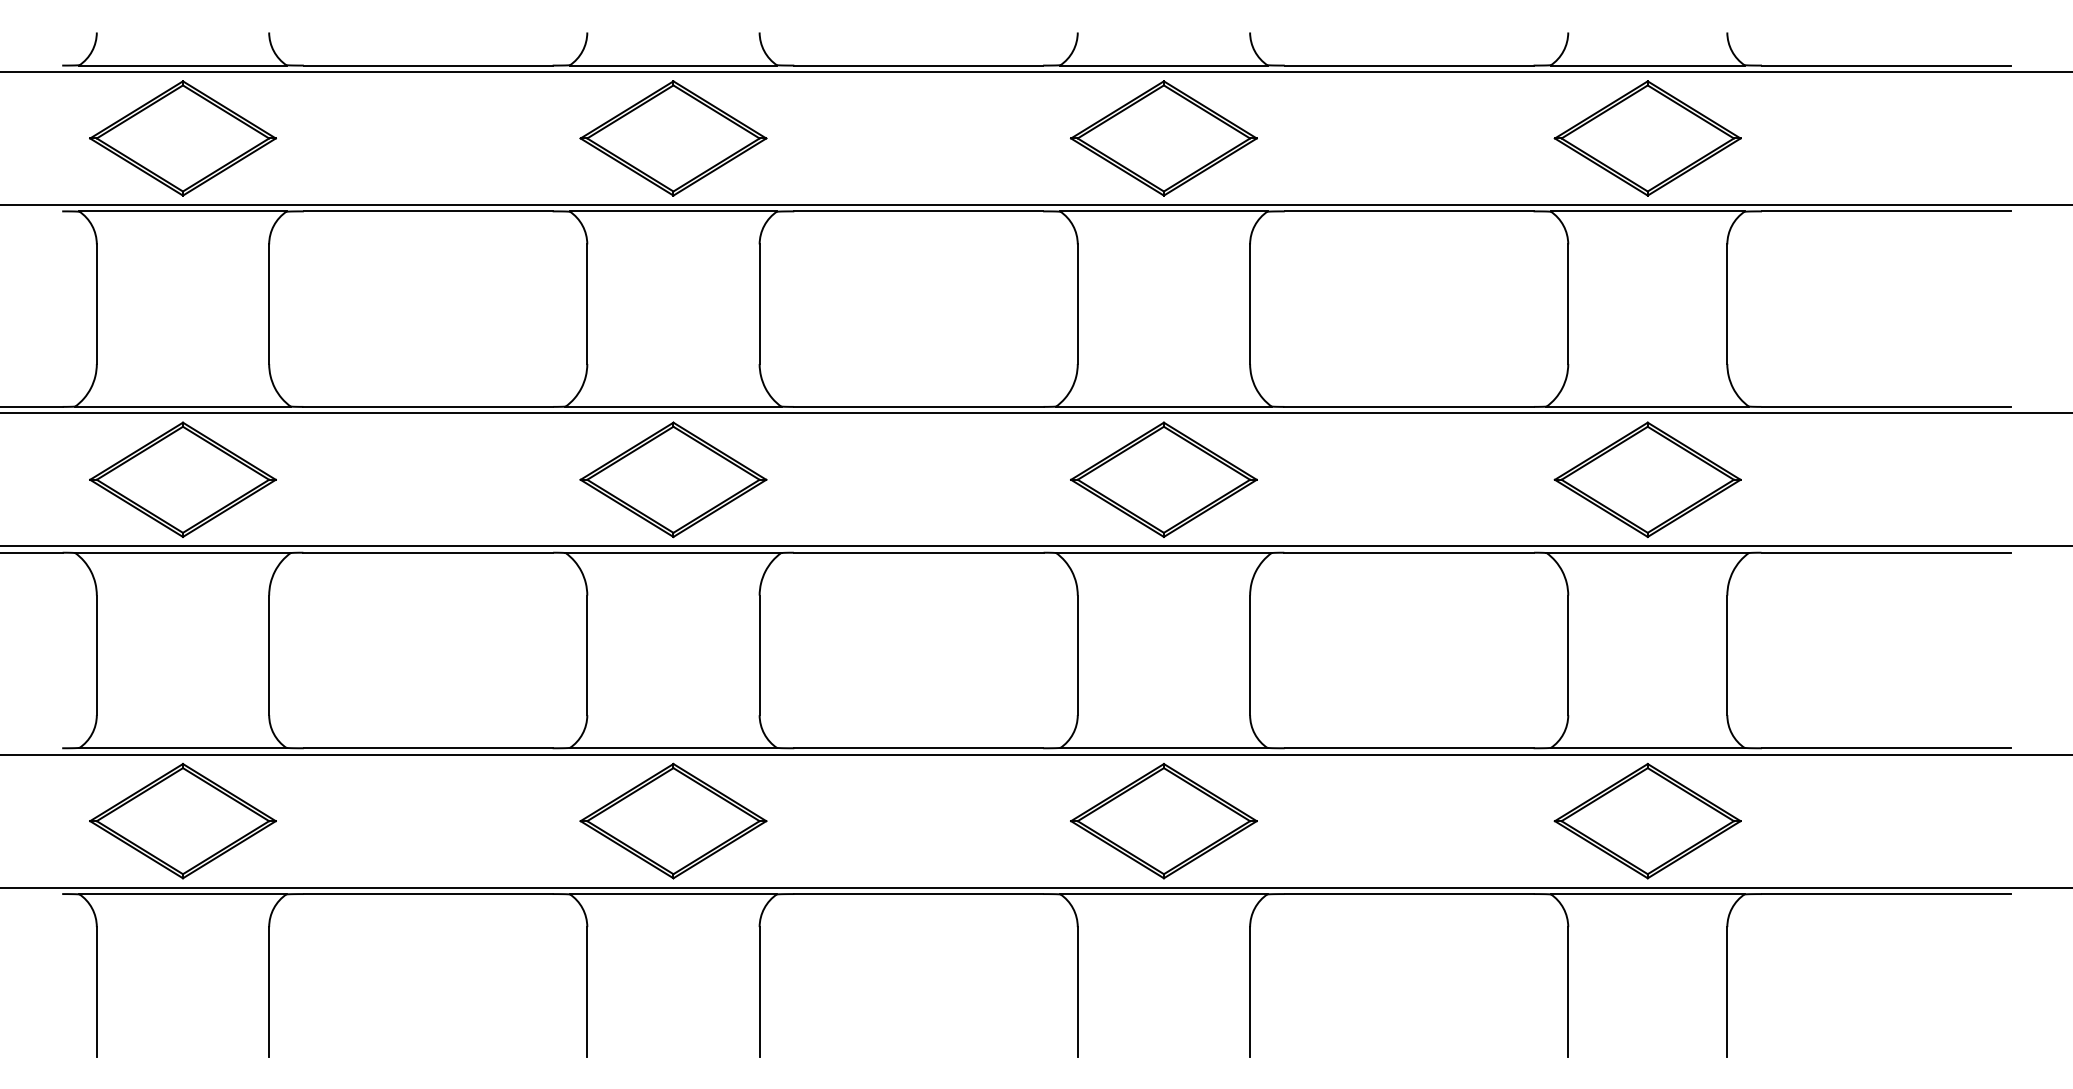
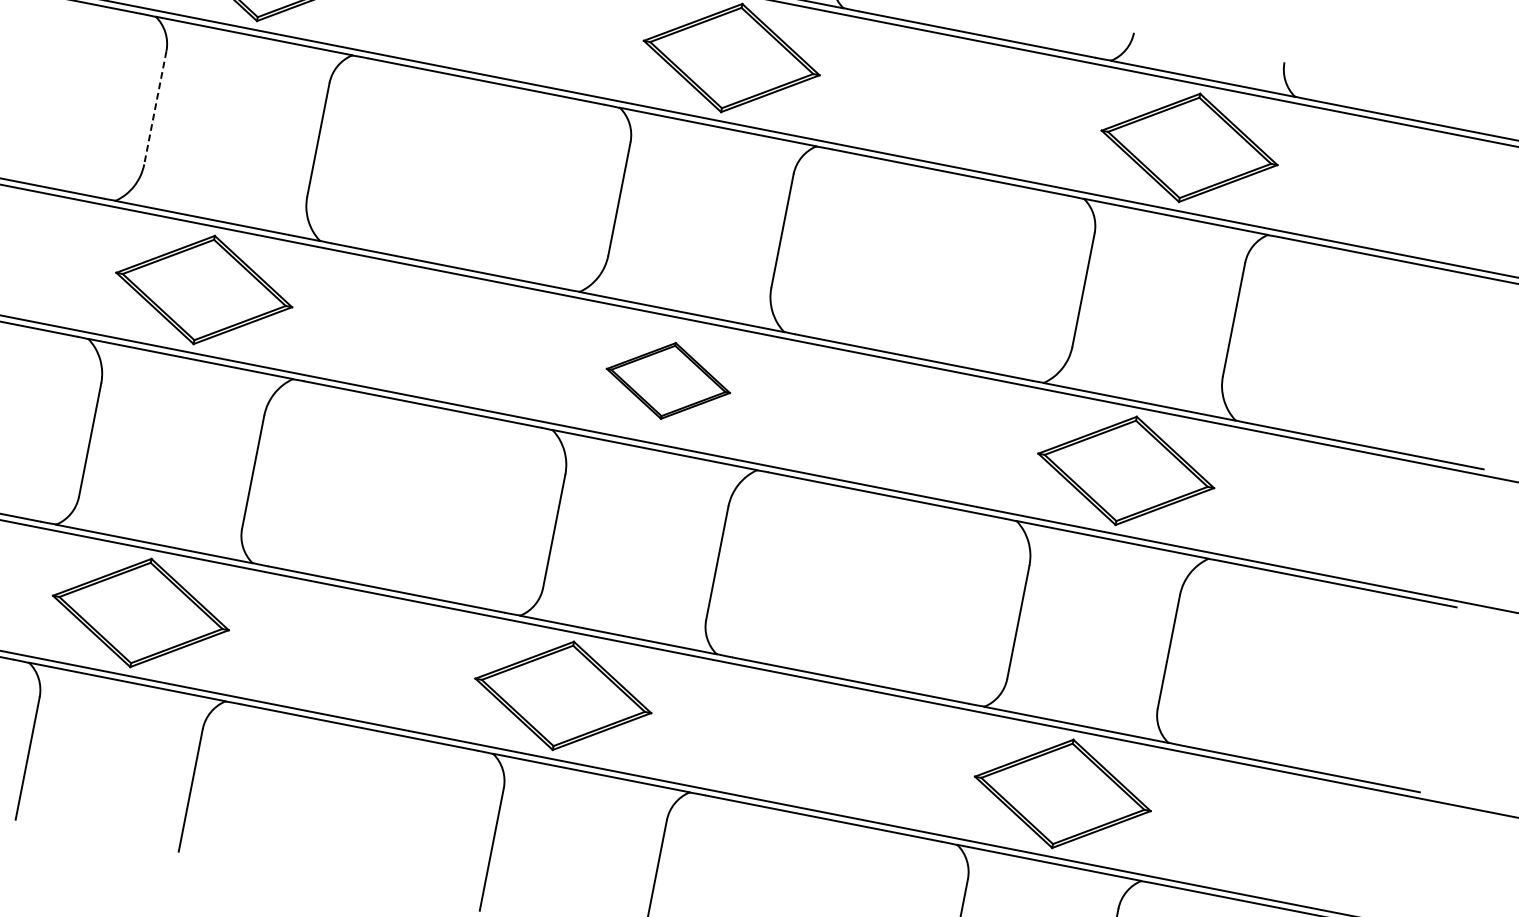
line: (587, 304) -> (155, 108), solid -> dashed
part: (1163, 479) -> (668, 380), size x0.7
part: (1163, 821) -> (562, 696), moved

